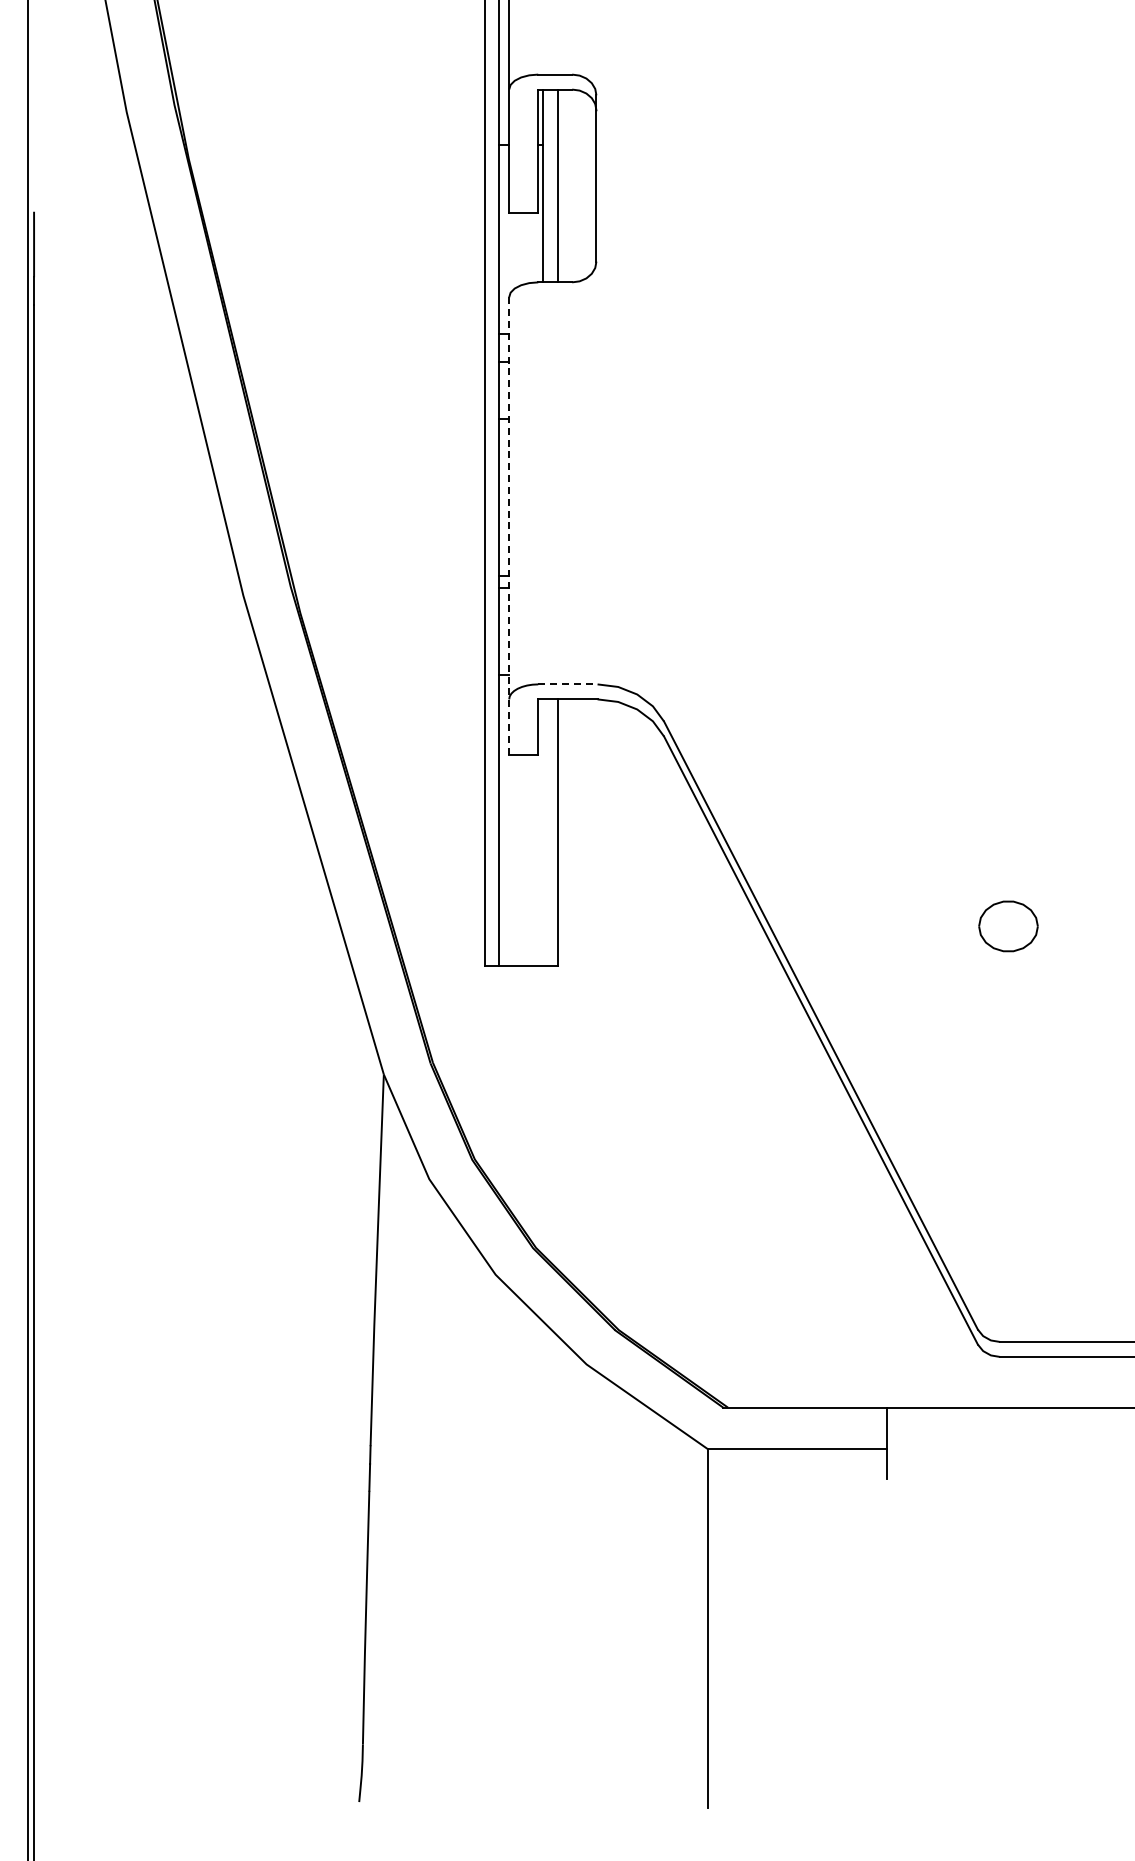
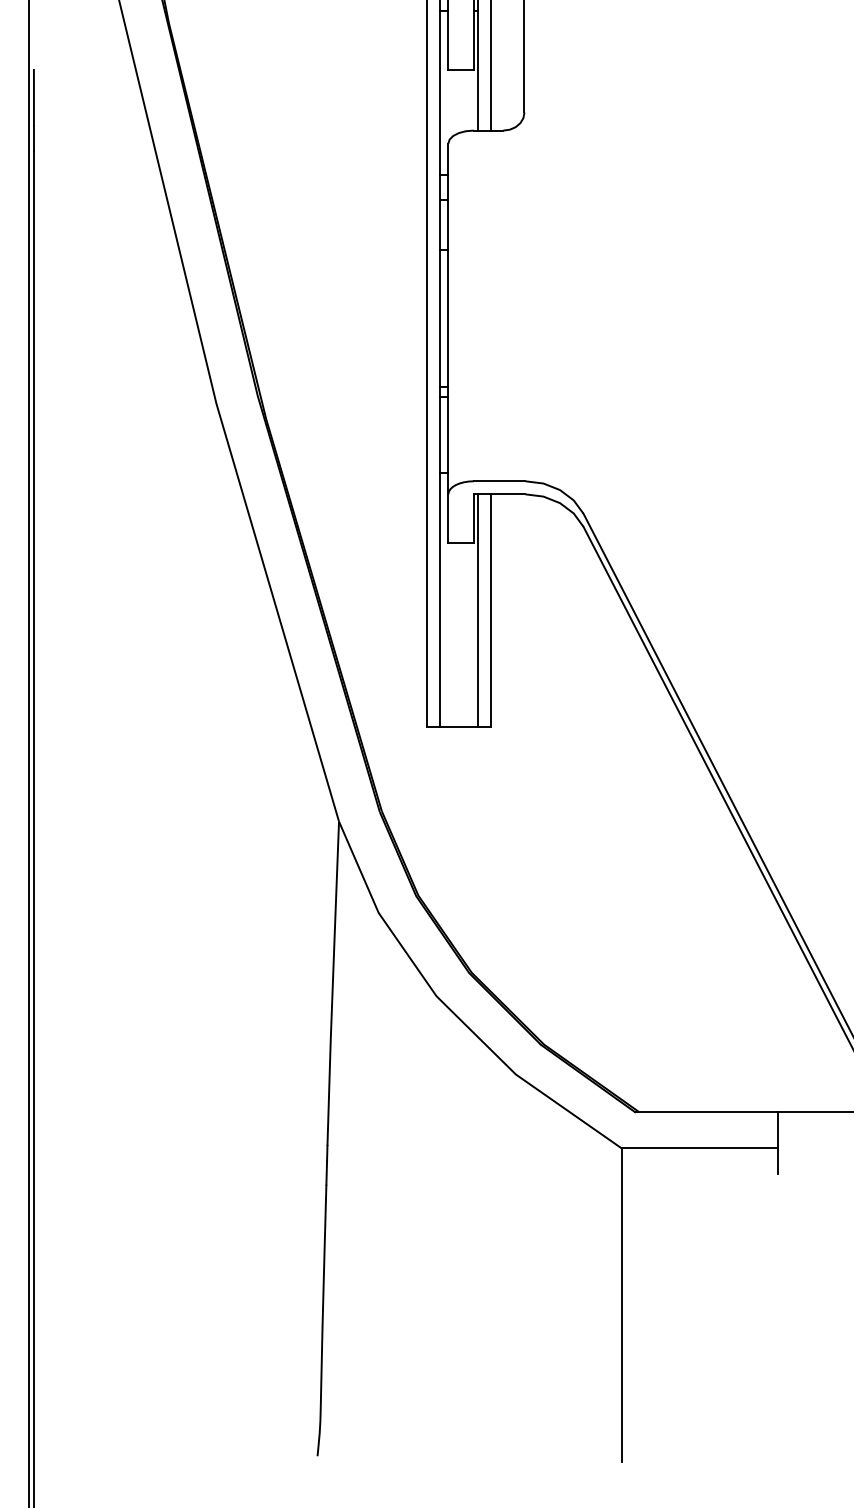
line: (509, 525) -> (448, 342), dashed -> solid
line: (567, 684) -> (499, 481), dashed -> solid
line: (543, 832) -> (478, 610), added

